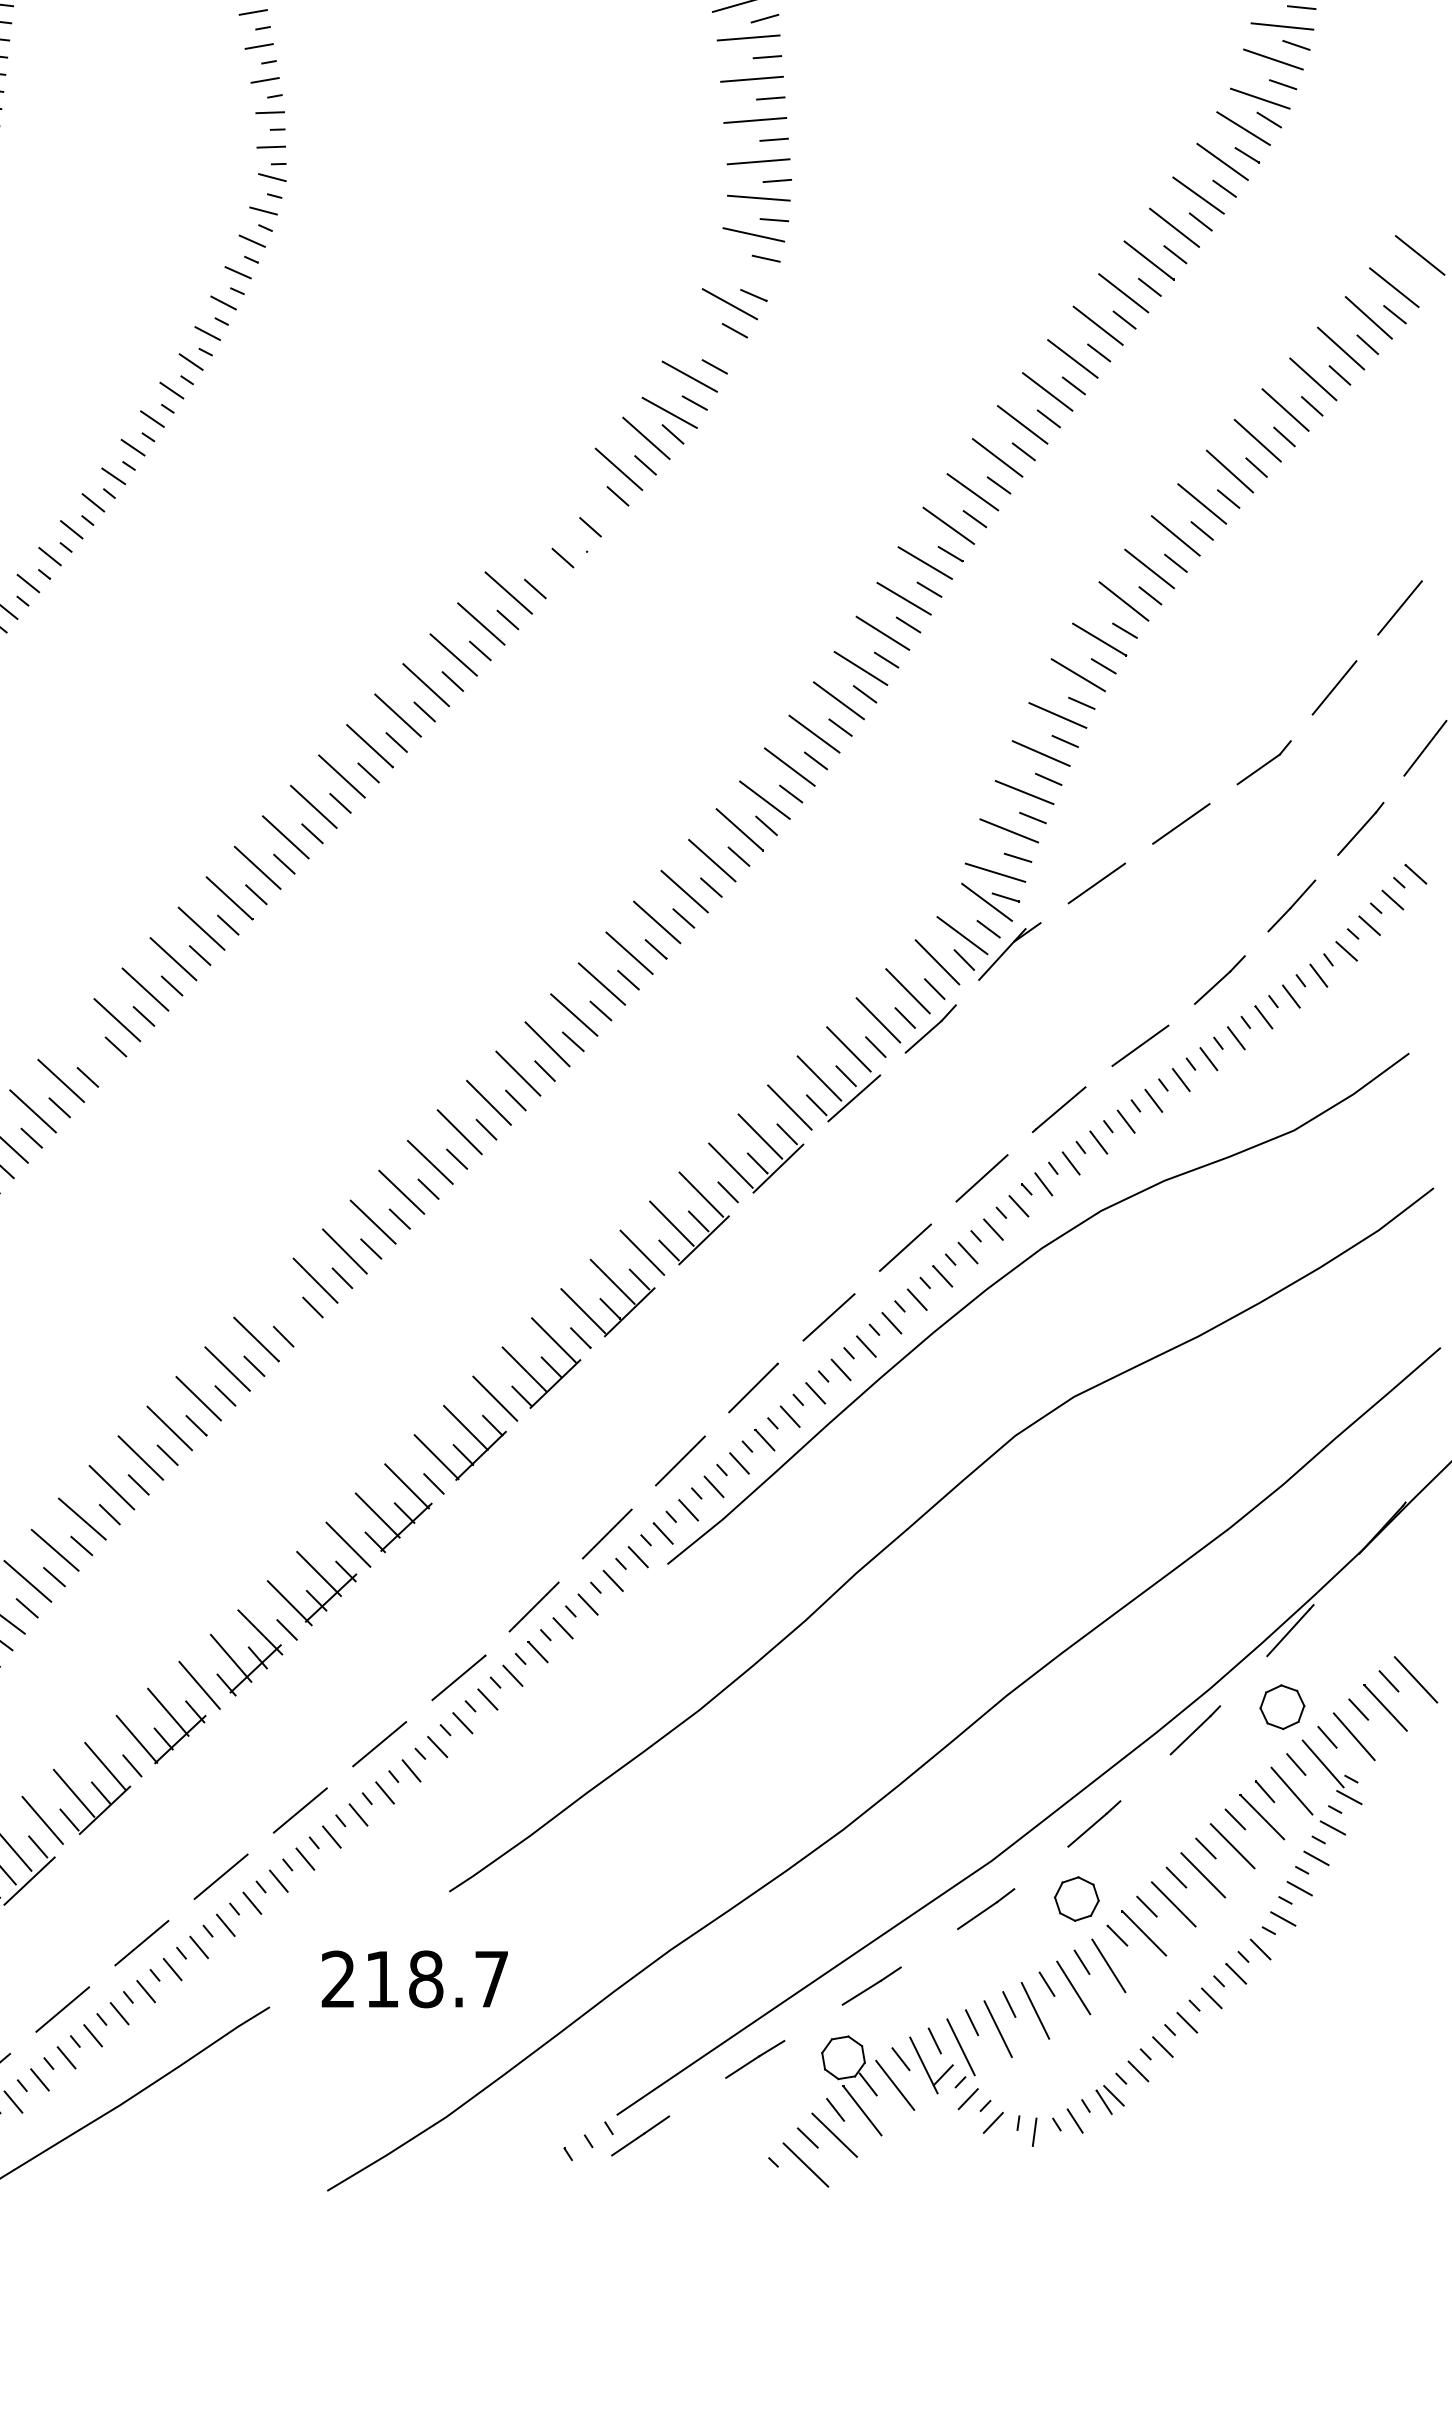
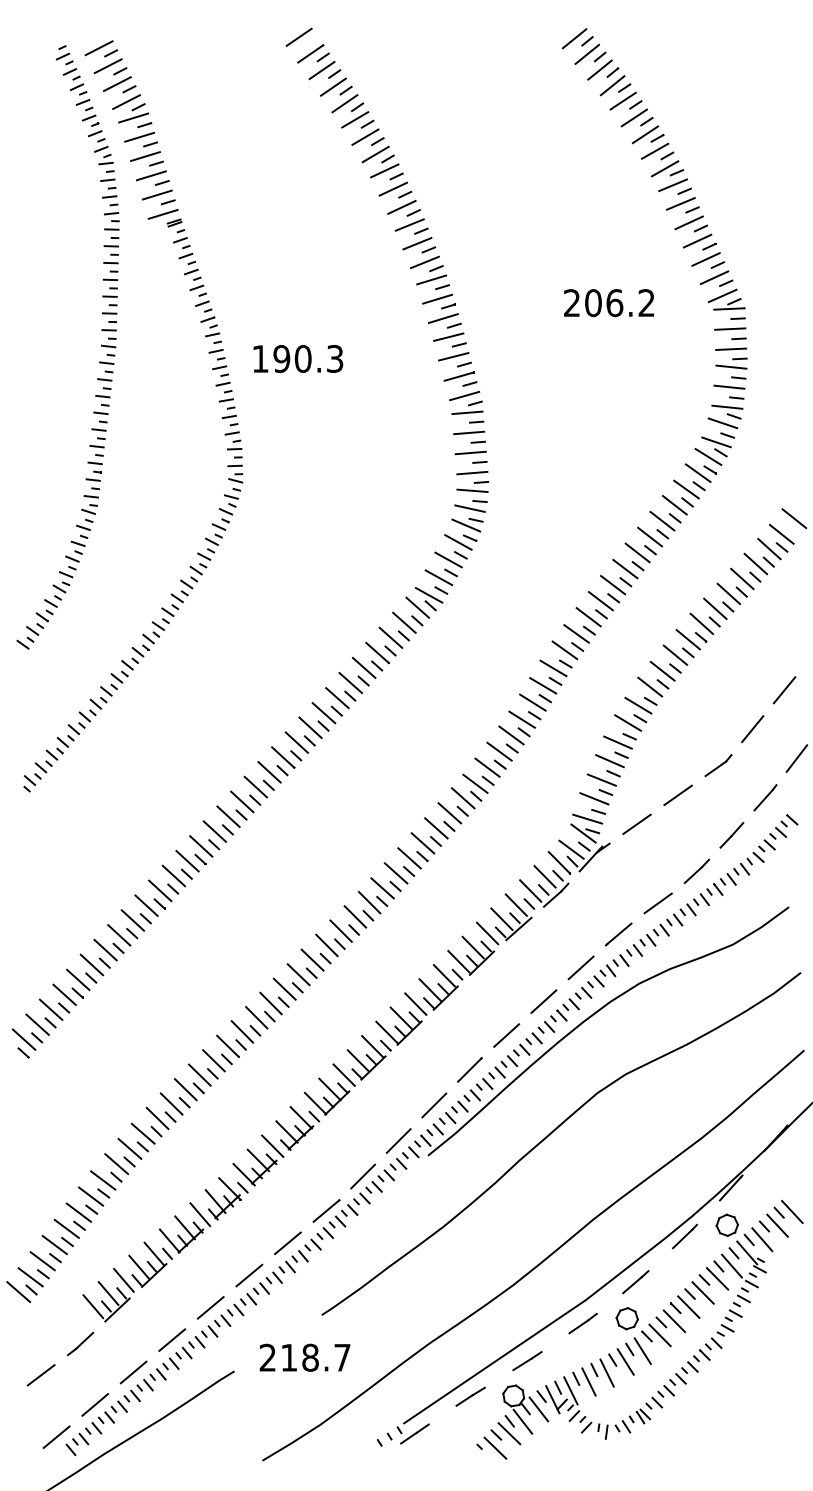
line: (746, 269) -> (466, 525), added
line: (709, 339) -> (448, 559), added
line: (590, 499) -> (390, 637), added
line: (563, 530) -> (377, 652), added
line: (534, 561) -> (363, 667), added
line: (89, 1050) -> (146, 905), added
line: (286, 1309) -> (242, 1031), added

